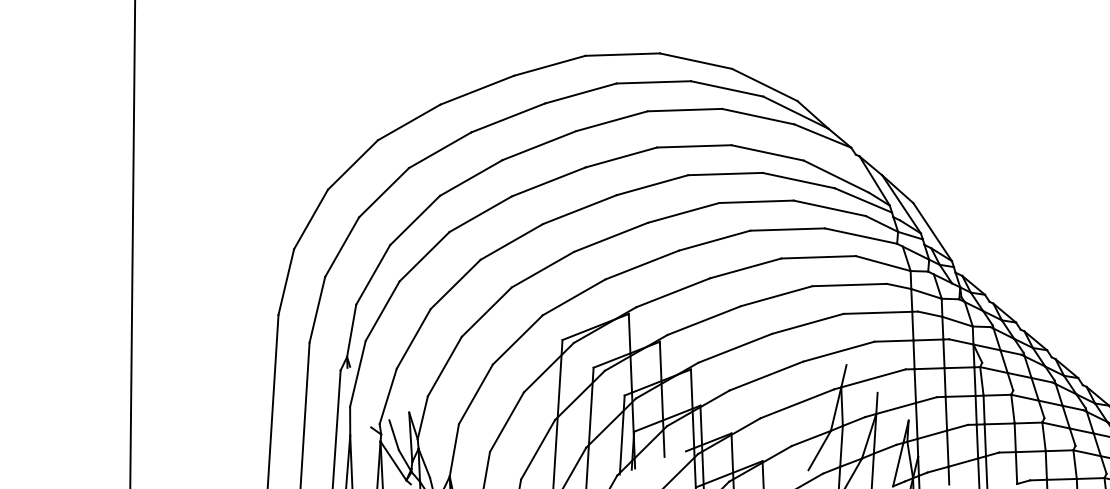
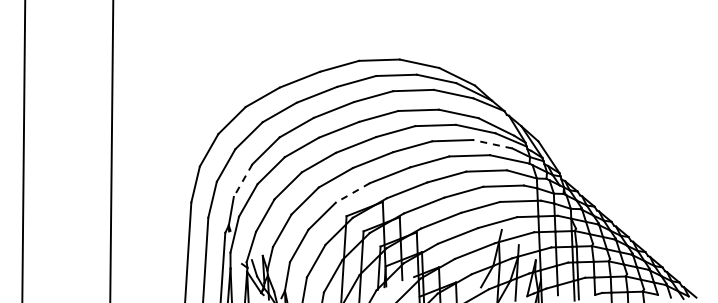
line: (829, 208) -> (492, 144), solid -> dashed
line: (373, 274) -> (243, 180), solid -> dashed
line: (573, 296) -> (352, 192), solid -> dashed

